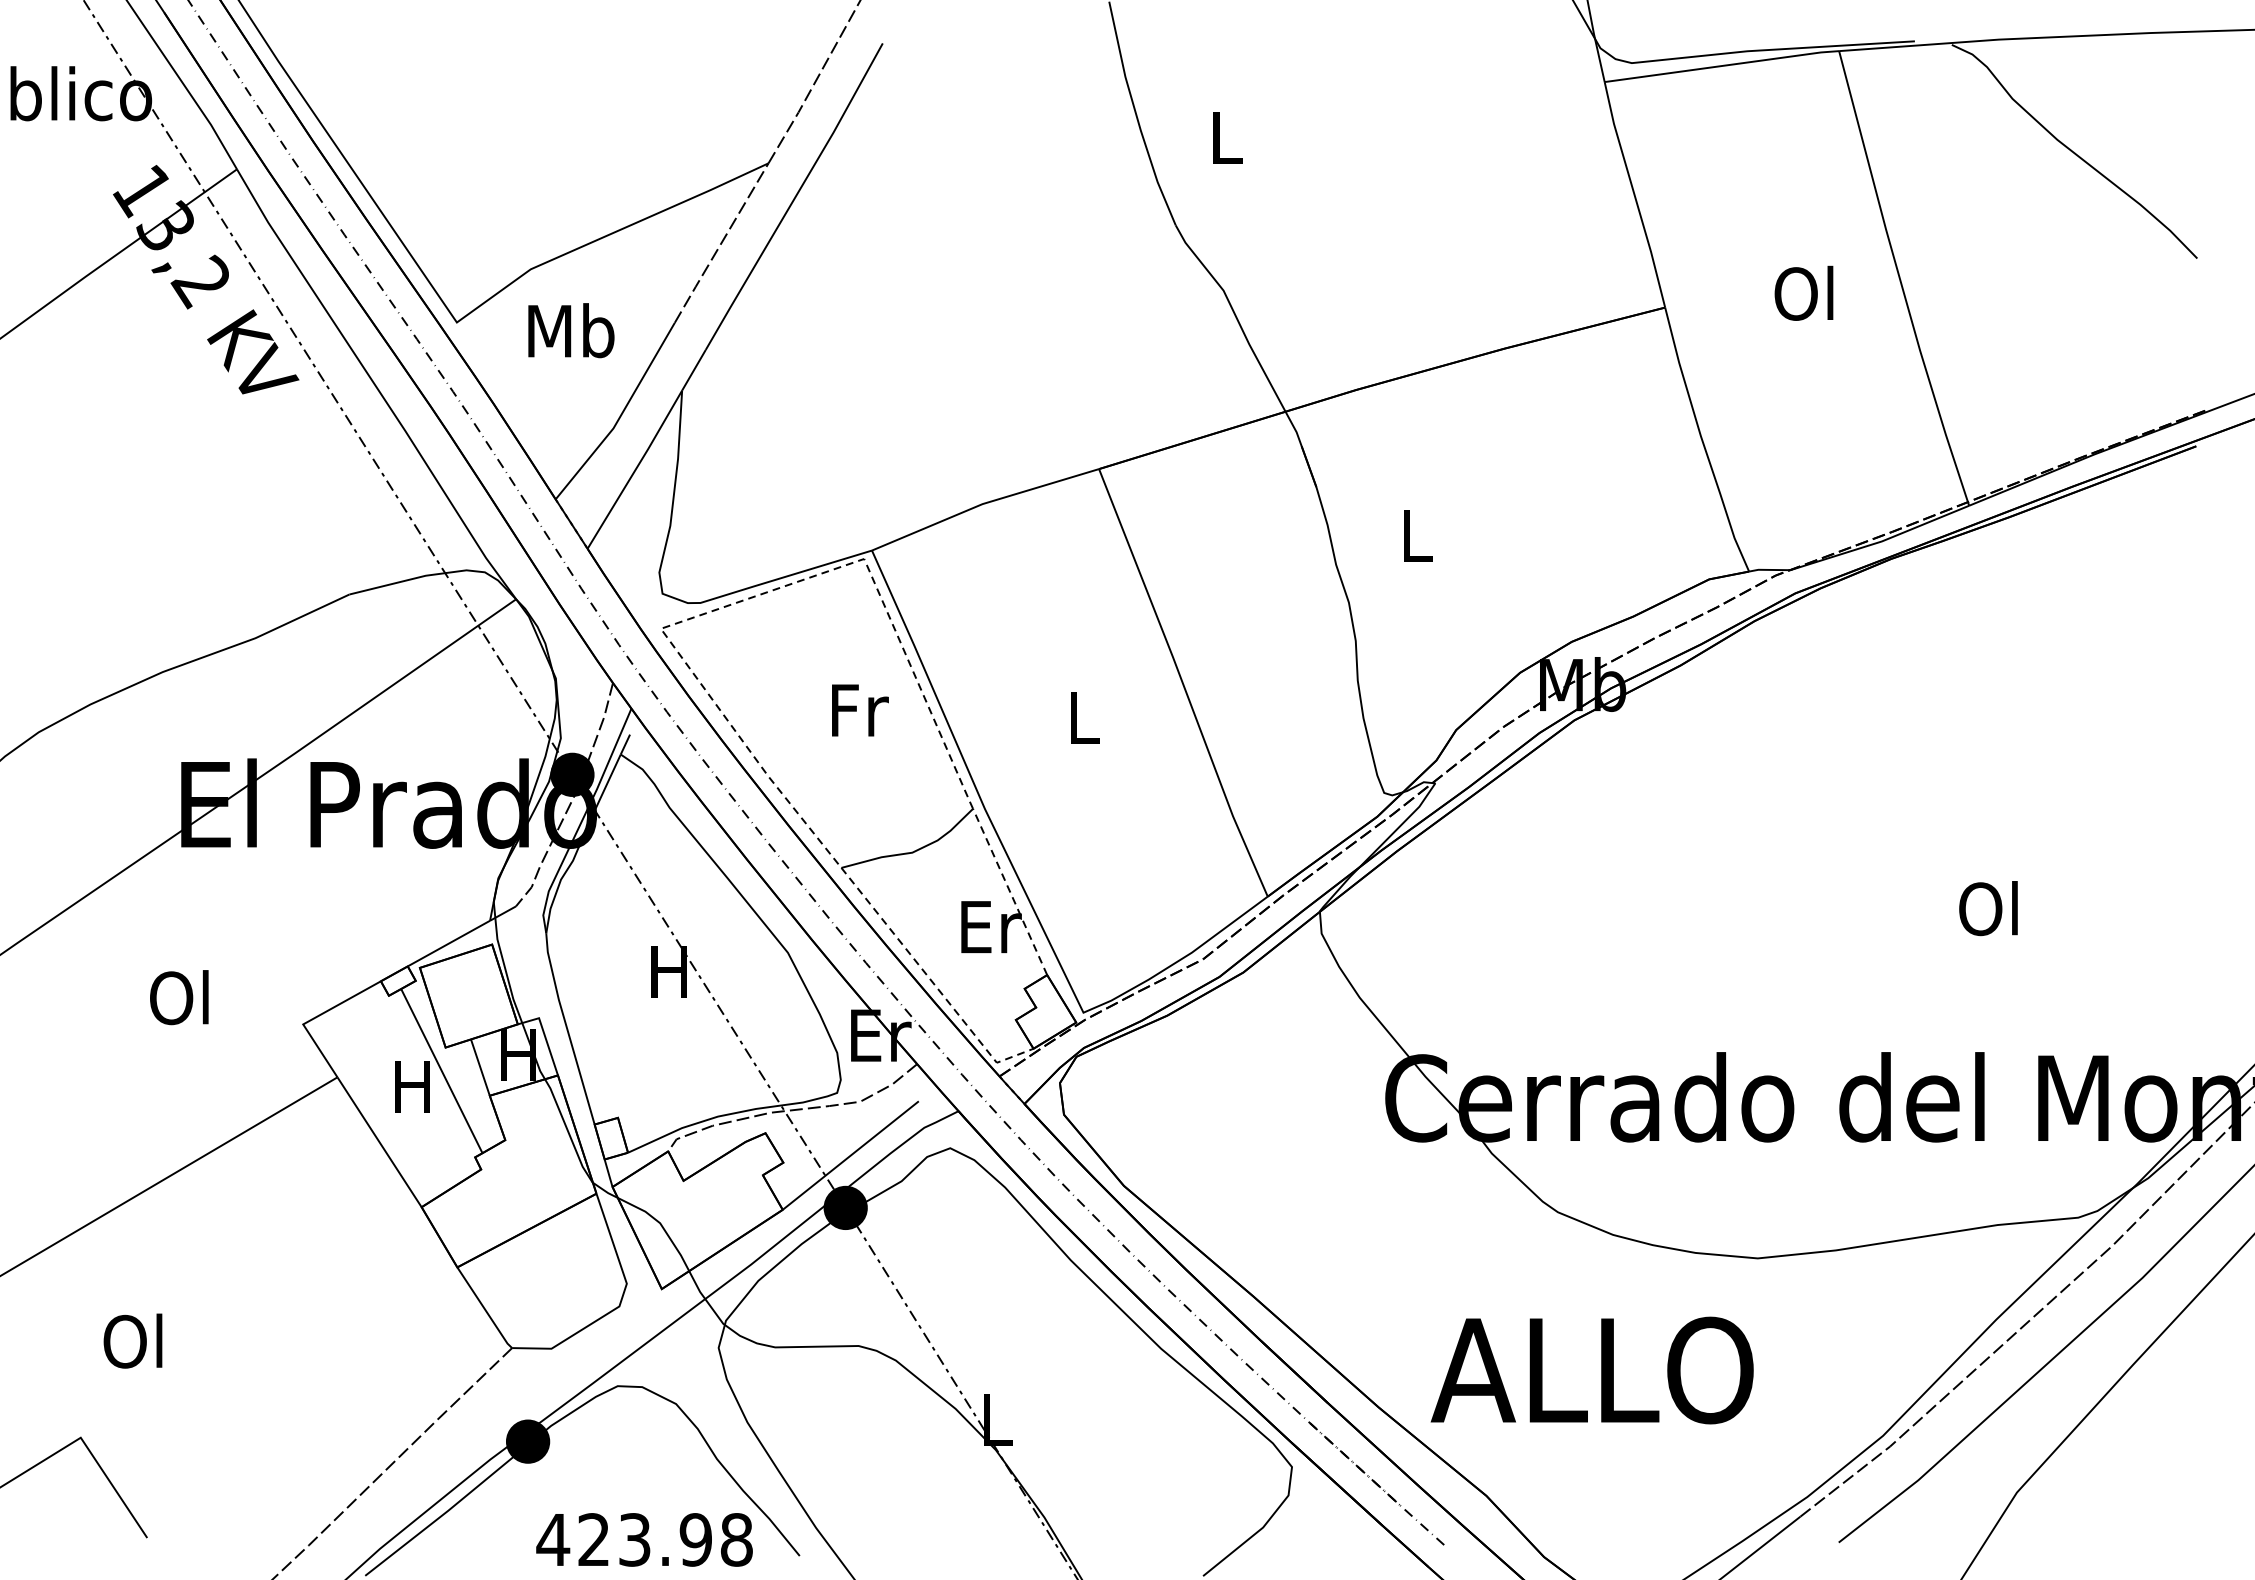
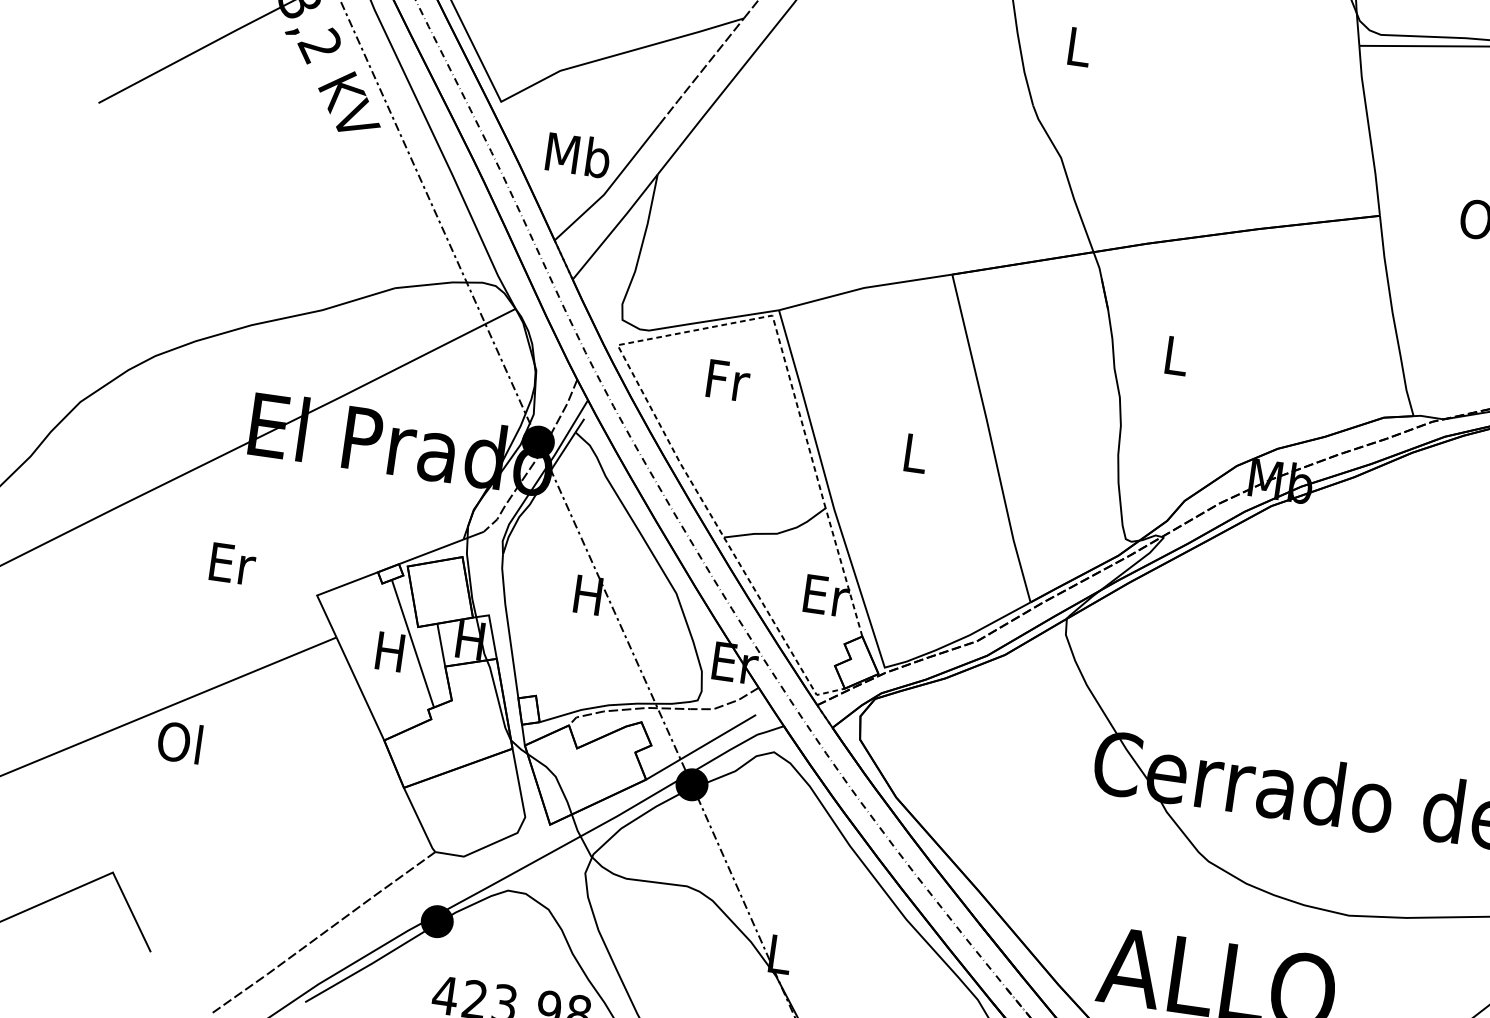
text: (571, 330) -> (578, 155), moved
text: (860, 710) -> (728, 380), moved
text: (181, 997) -> (231, 563), Ol -> Er
text: (132, 1340) -> (179, 741), moved

